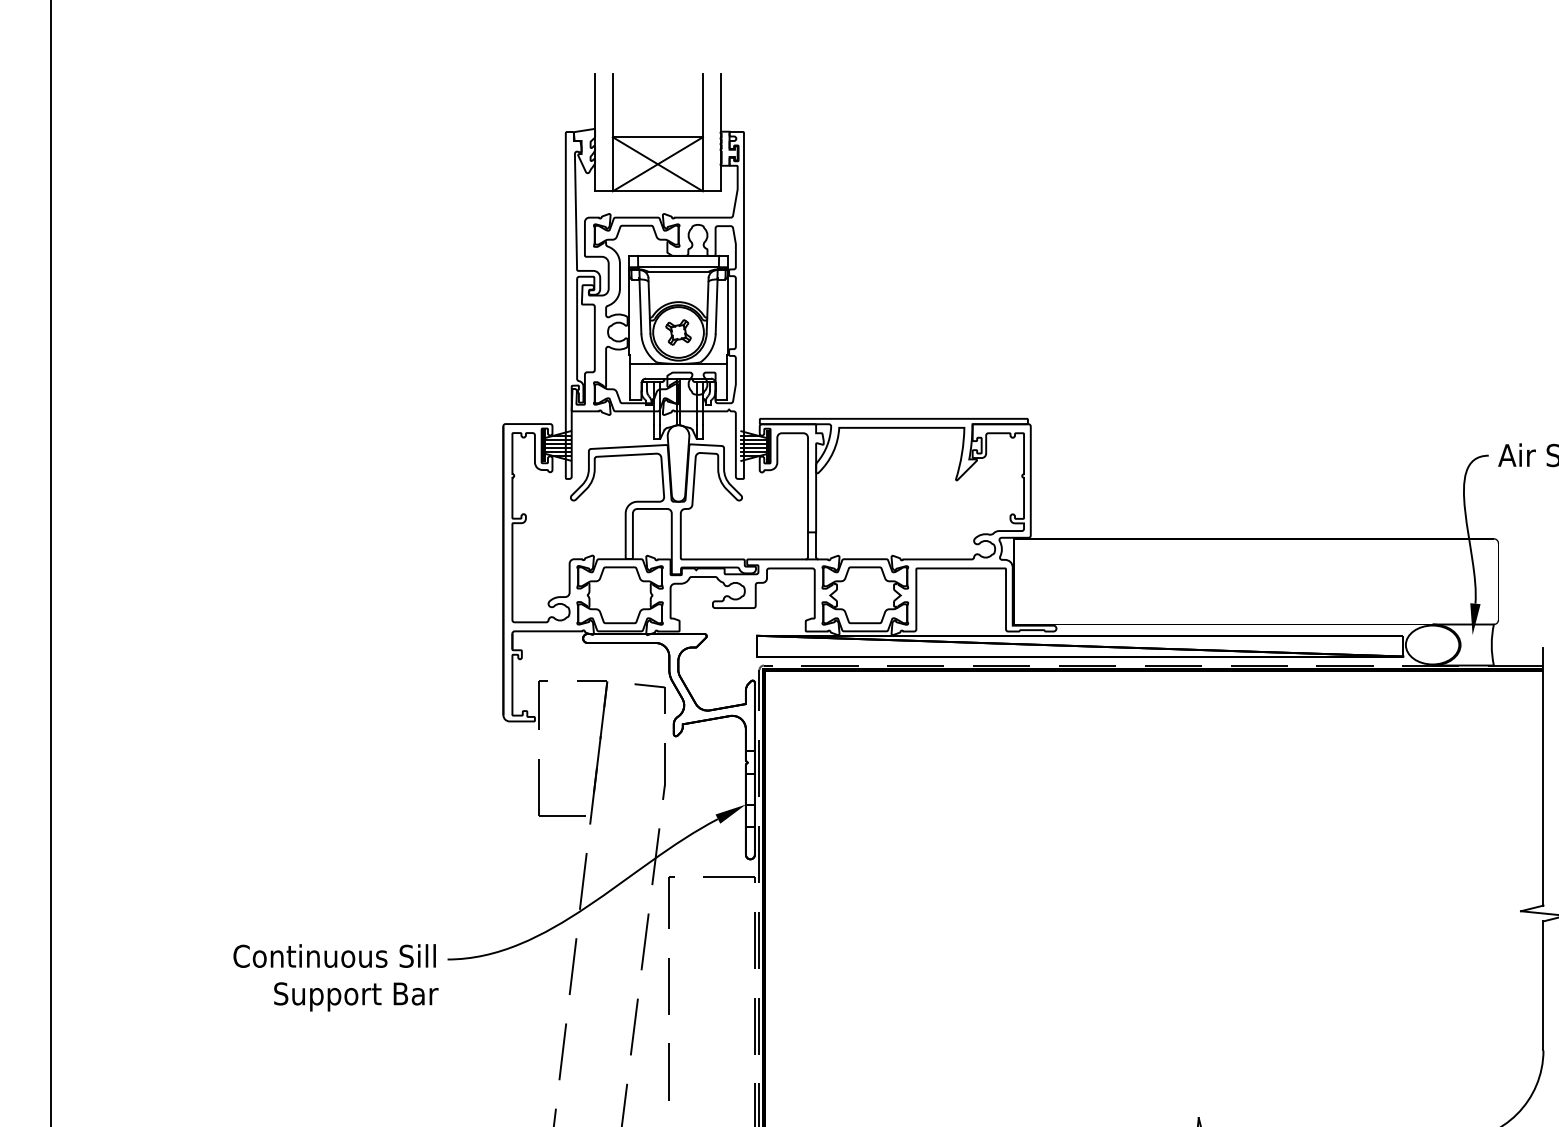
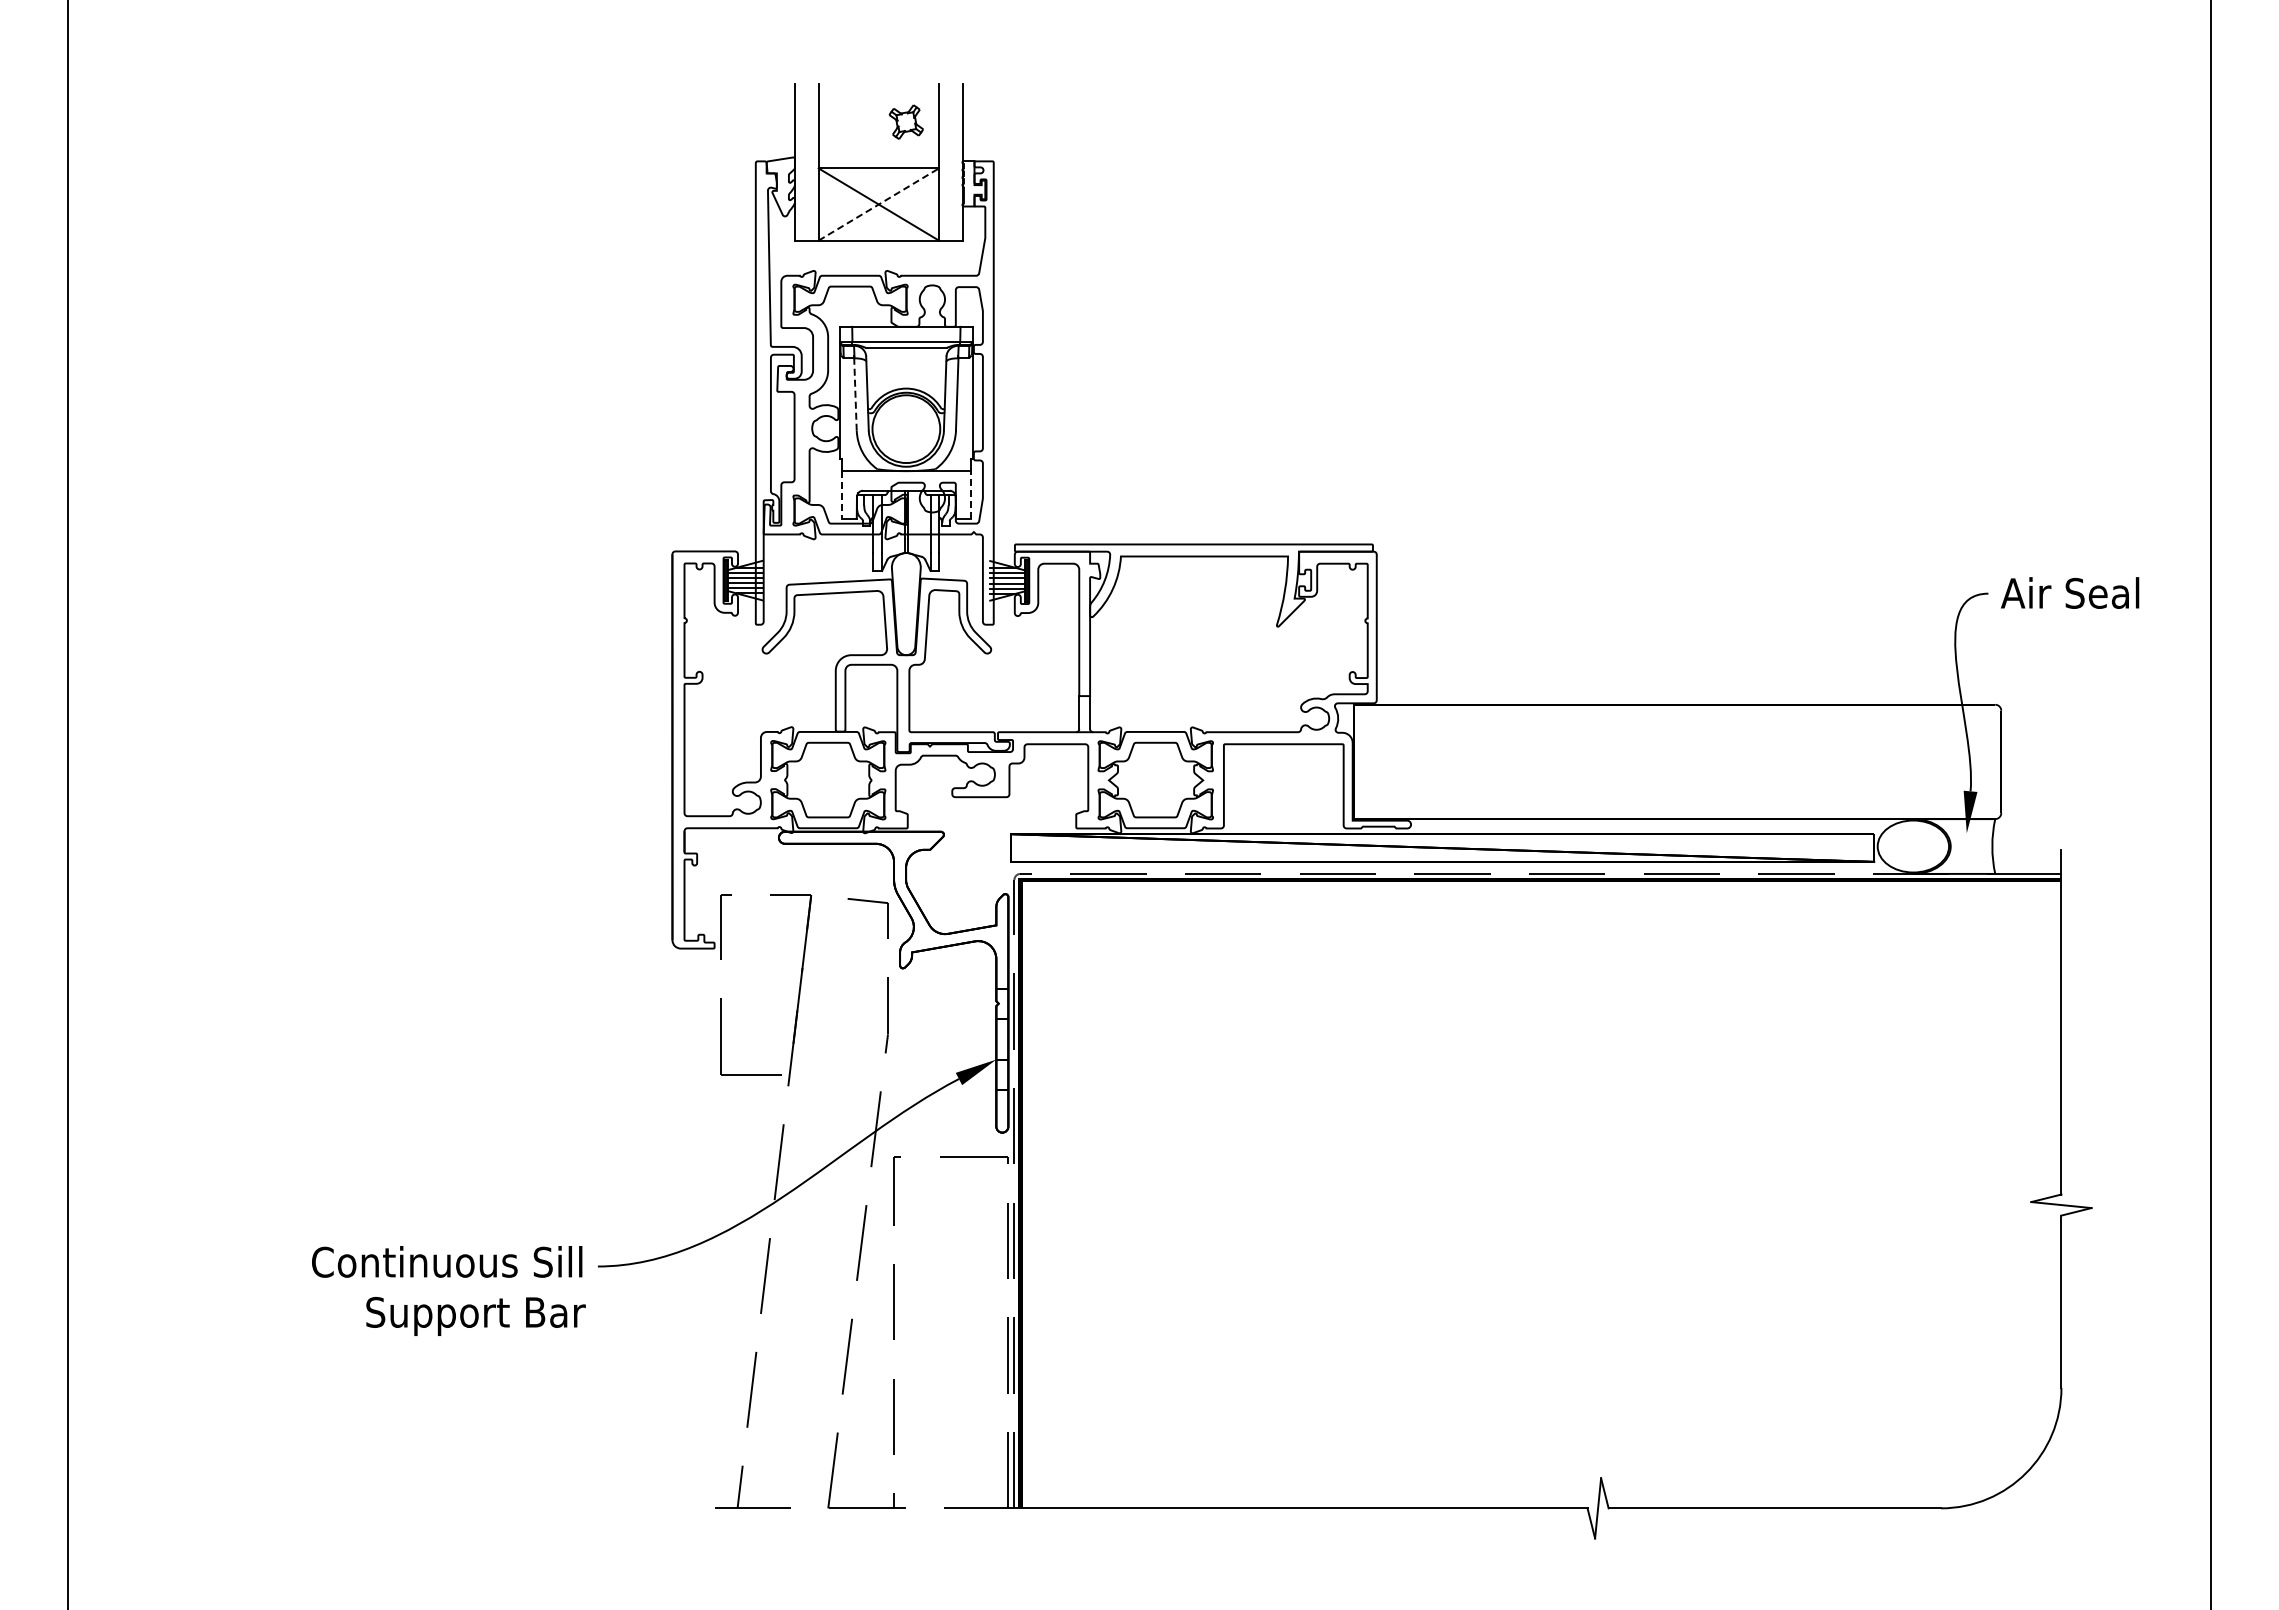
line: (658, 164) -> (879, 204), solid -> dashed
line: (640, 306) -> (855, 394), solid -> dashed
part: (677, 332) -> (905, 121), moved
line: (629, 381) -> (841, 494), solid -> dashed
line: (726, 381) -> (970, 494), solid -> dashed

